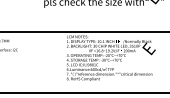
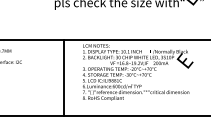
line: (51, 62) -> (63, 77), added

